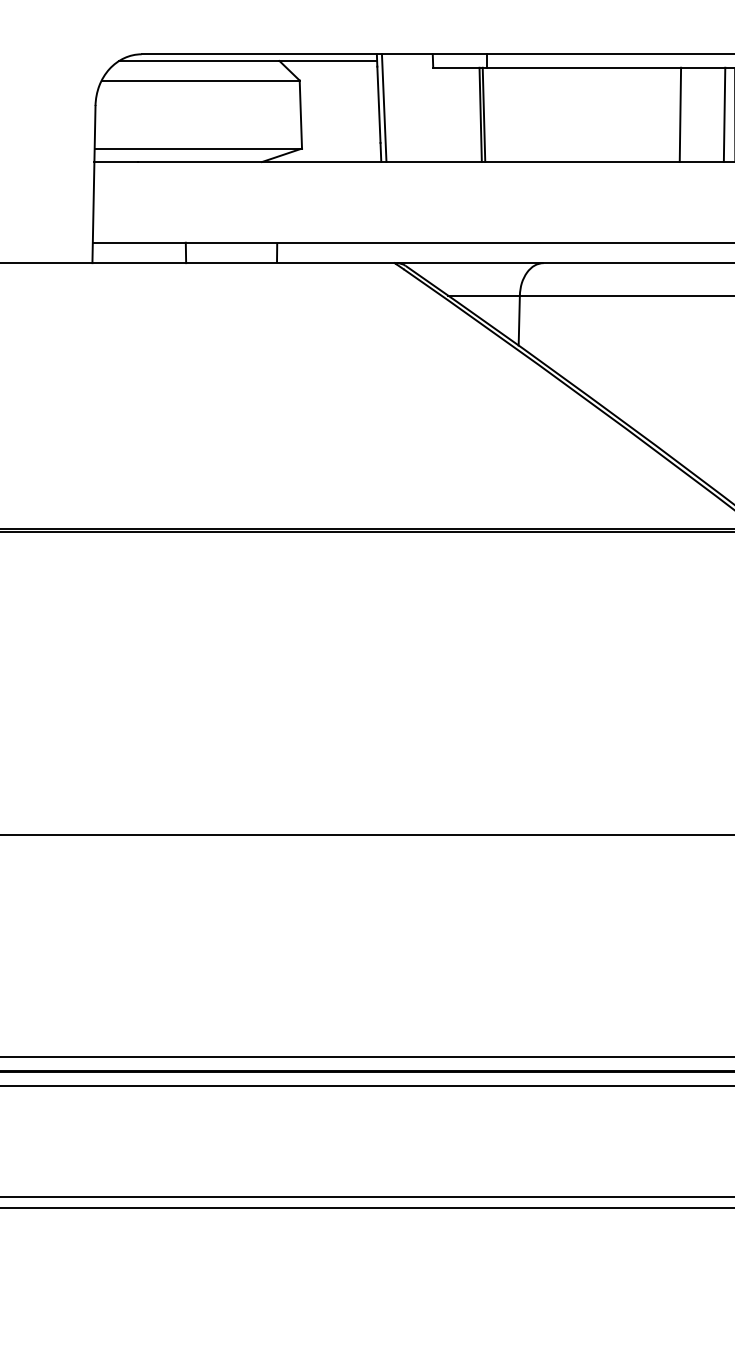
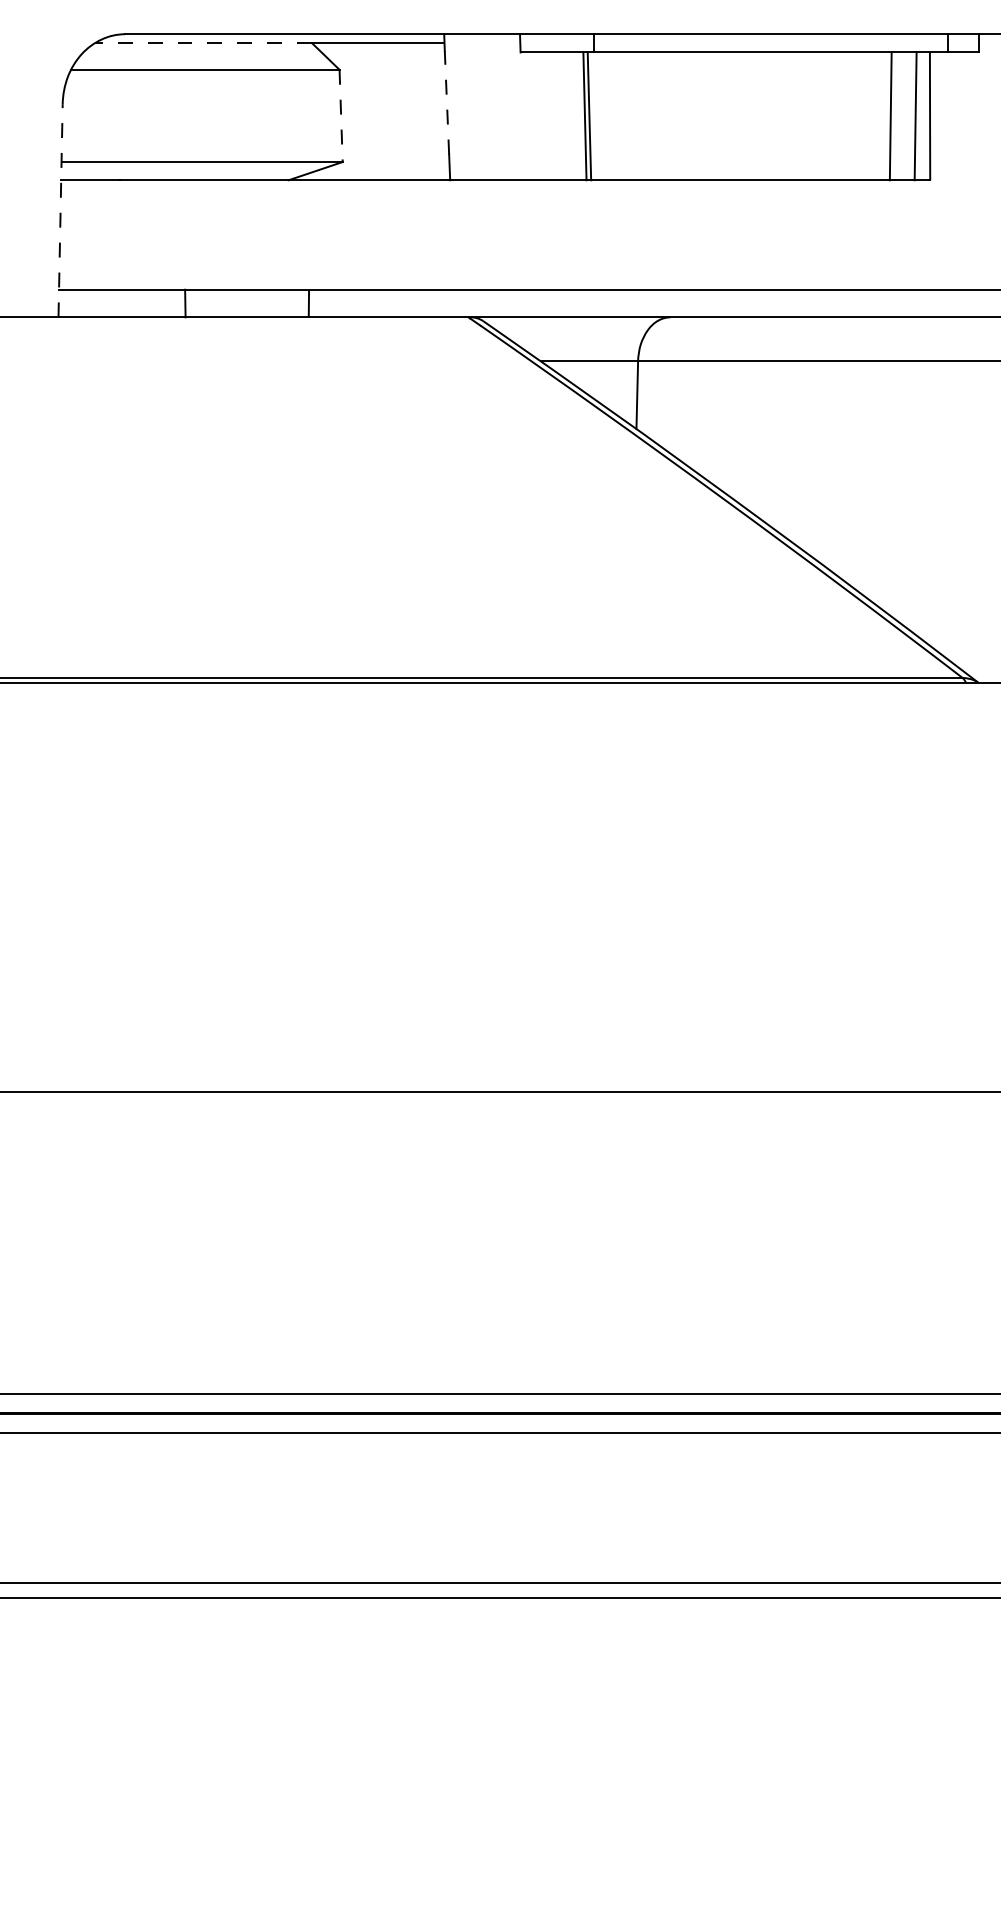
line: (199, 61) -> (203, 43), solid -> dashed
line: (378, 104) -> (446, 102), solid -> dashed
line: (384, 108) -> (454, 107), removed
line: (301, 114) -> (341, 116), solid -> dashed
line: (680, 114) -> (890, 116), moved
line: (93, 184) -> (60, 210), solid -> dashed

